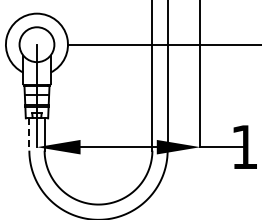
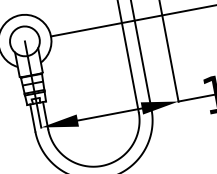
line: (29, 135) -> (33, 118), dashed -> solid

